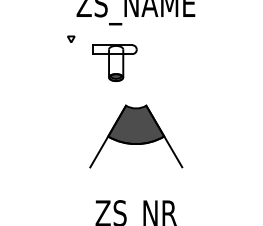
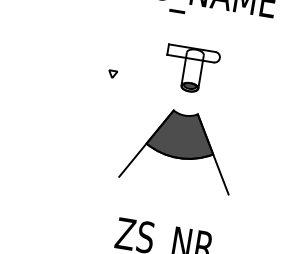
part: (71, 38) -> (113, 73), moved
part: (114, 62) -> (190, 69), moved

